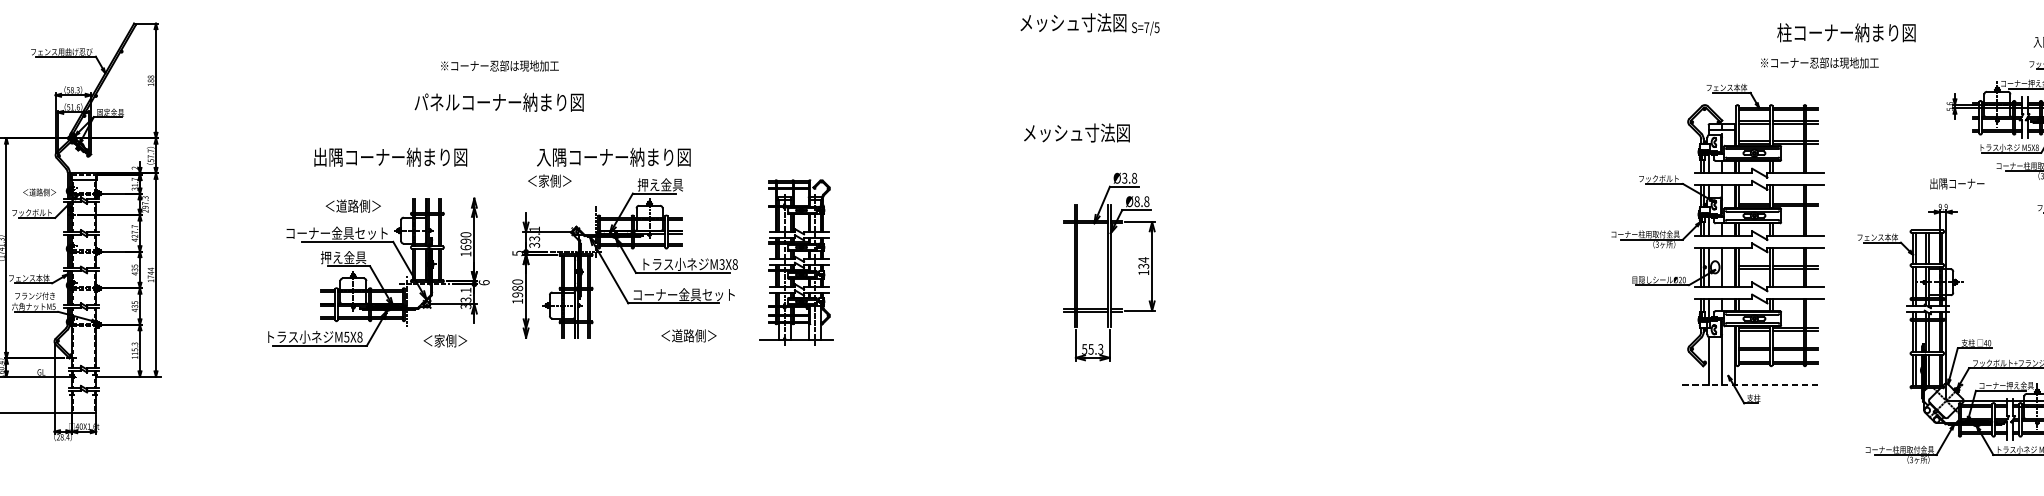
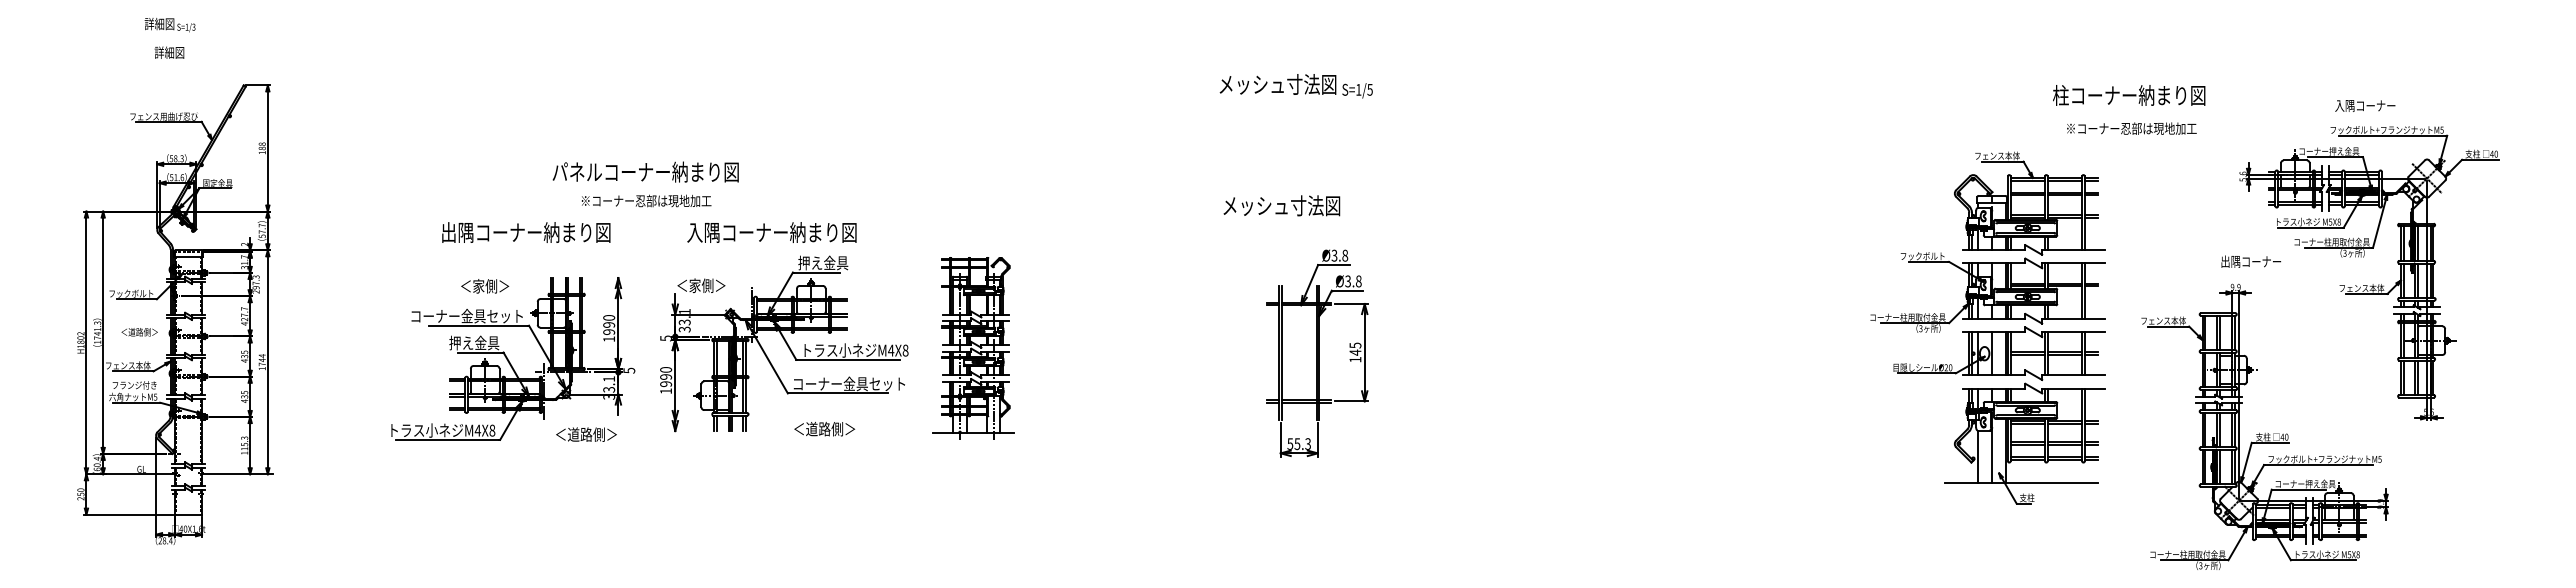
text: (1146, 27) -> (1358, 89), S=7/5 -> S=1/5
text: (1819, 62) -> (2131, 128), moved
text: (499, 65) -> (646, 200), moved
text: (549, 180) -> (701, 285), moved
text: (39, 192) -> (139, 332), moved
text: (1137, 201) -> (1348, 281), Ø8.8 -> Ø3.8
text: (352, 206) -> (484, 286), ＜道路側＞ -> ＜家側＞
text: (466, 247) -> (609, 331), 1690 -> 1990
text: (1143, 262) -> (1355, 348), 134 -> 145
text: (722, 264) -> (891, 350), M3X8 -> M4X8
text: (484, 282) -> (629, 370), 6 -> 5
text: (518, 288) -> (666, 376), 1980 -> 1990
text: (688, 336) -> (824, 429), moved
text: (346, 337) -> (477, 430), M5X8 -> M4X8
text: (445, 340) -> (586, 434), ＜家側＞ -> ＜道路側＞
line: (1748, 385) -> (2021, 483), dashed -> solid

